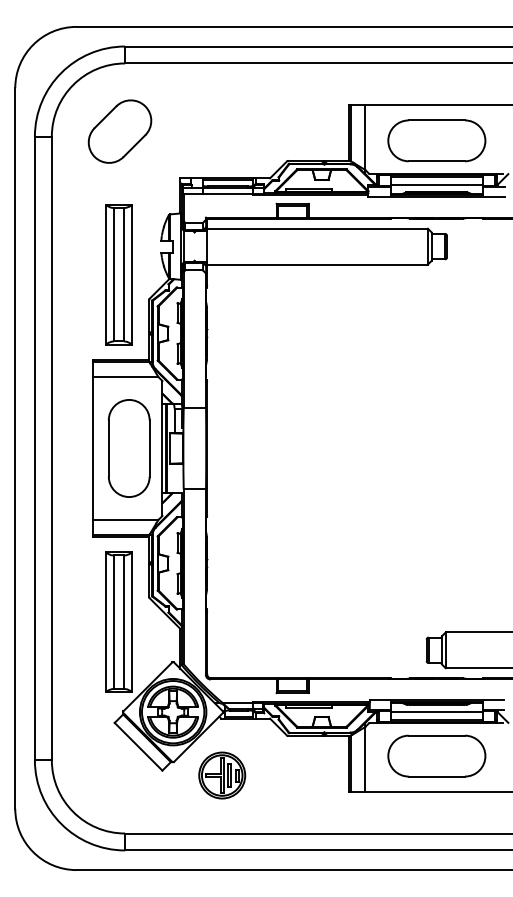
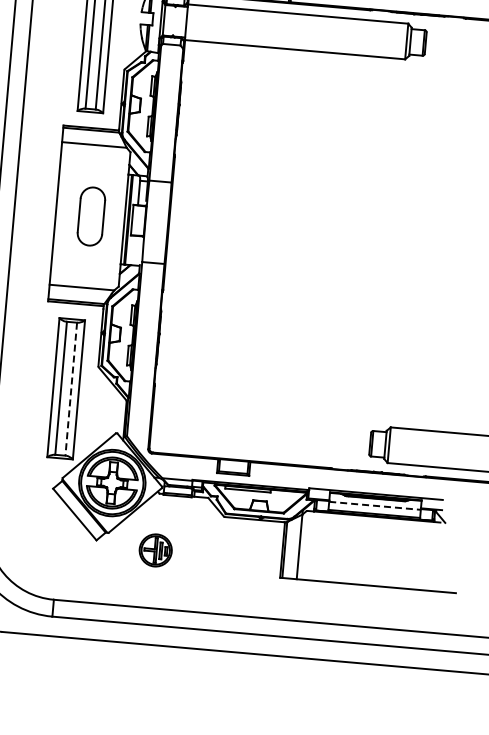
part: (128, 448) -> (90, 216), size x0.6
line: (124, 622) -> (71, 389), solid -> dashed
line: (436, 711) -> (374, 505), solid -> dashed
part: (436, 755) -> (370, 549), removed
part: (222, 775) -> (155, 550), size x0.7

